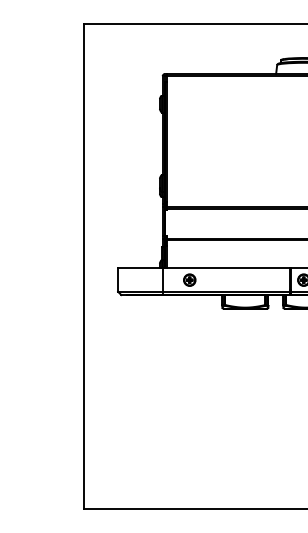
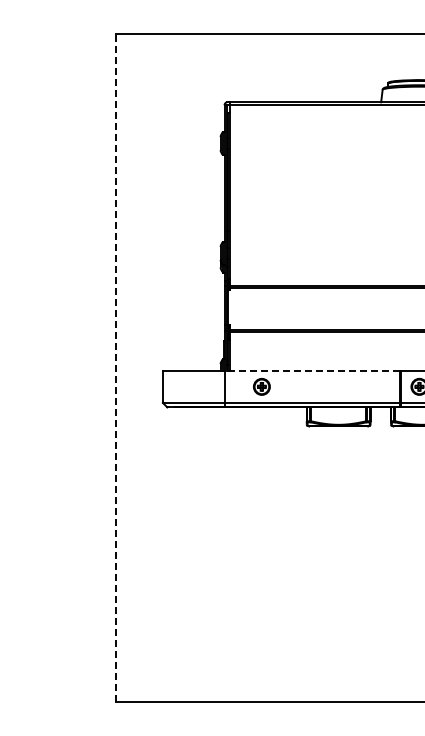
line: (84, 266) -> (116, 367), solid -> dashed
line: (226, 268) -> (312, 370), solid -> dashed

